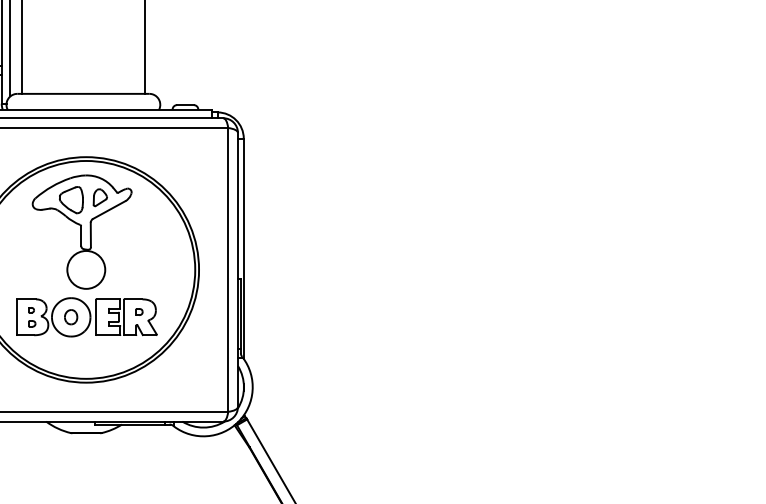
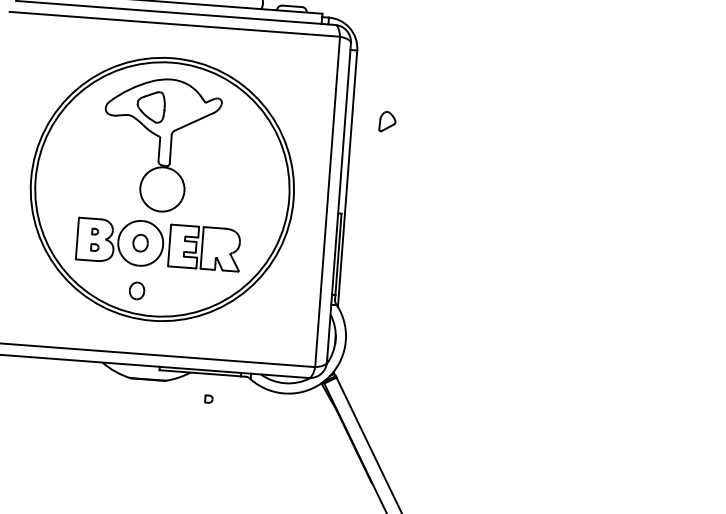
part: (99, 197) -> (386, 121), moved
part: (139, 311) -> (208, 398), moved
part: (71, 358) -> (137, 291), added

